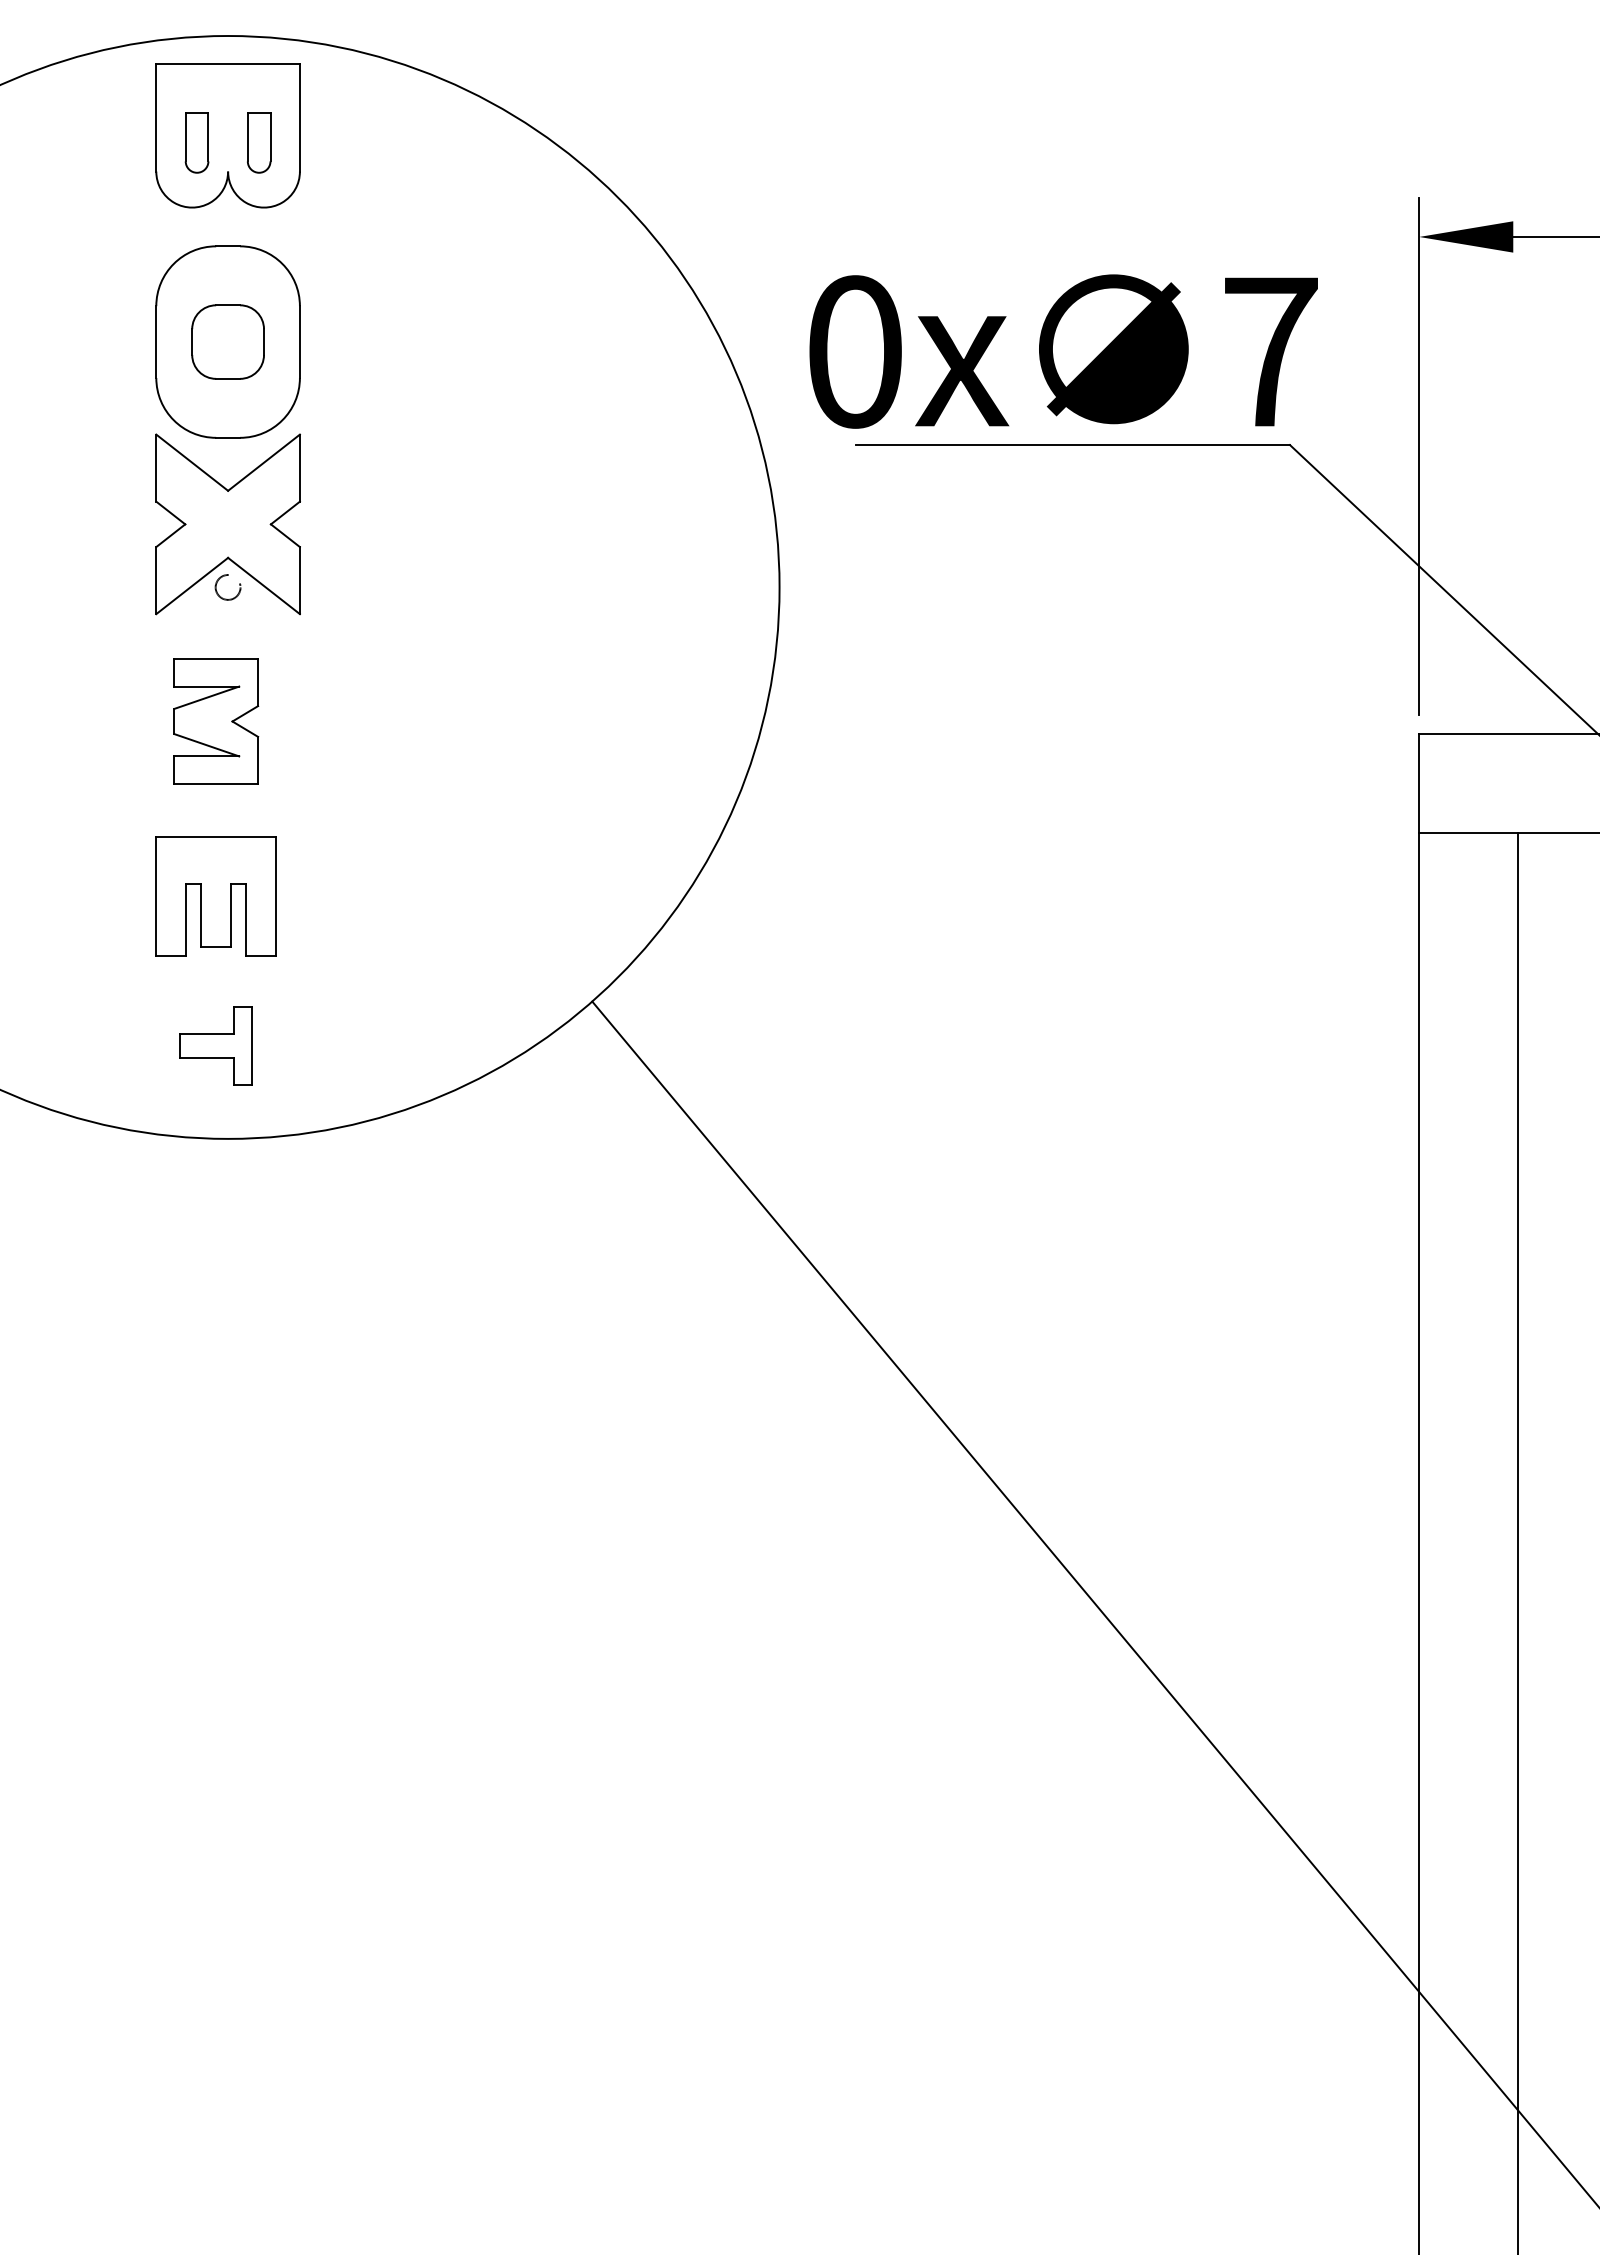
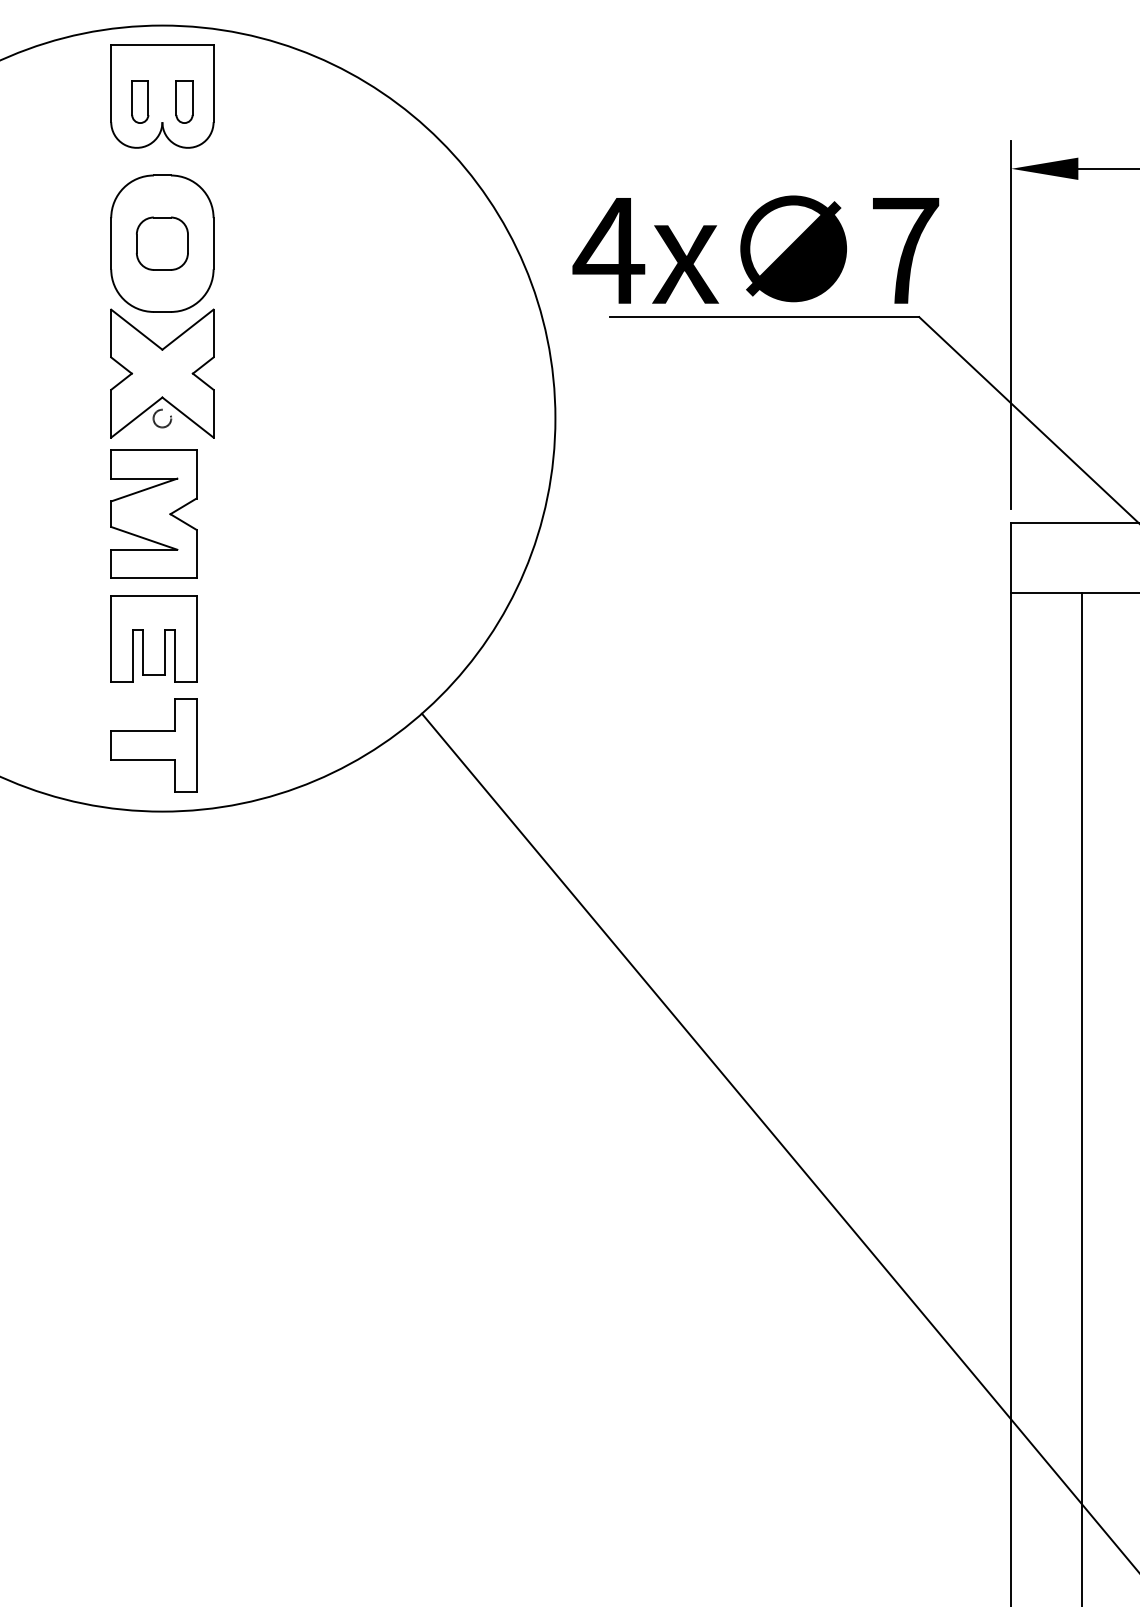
text: (854, 351) -> (608, 250), 0x -> 4x
part: (215, 720) -> (153, 513), size x1.43
part: (215, 1046) -> (153, 745), size x1.67

